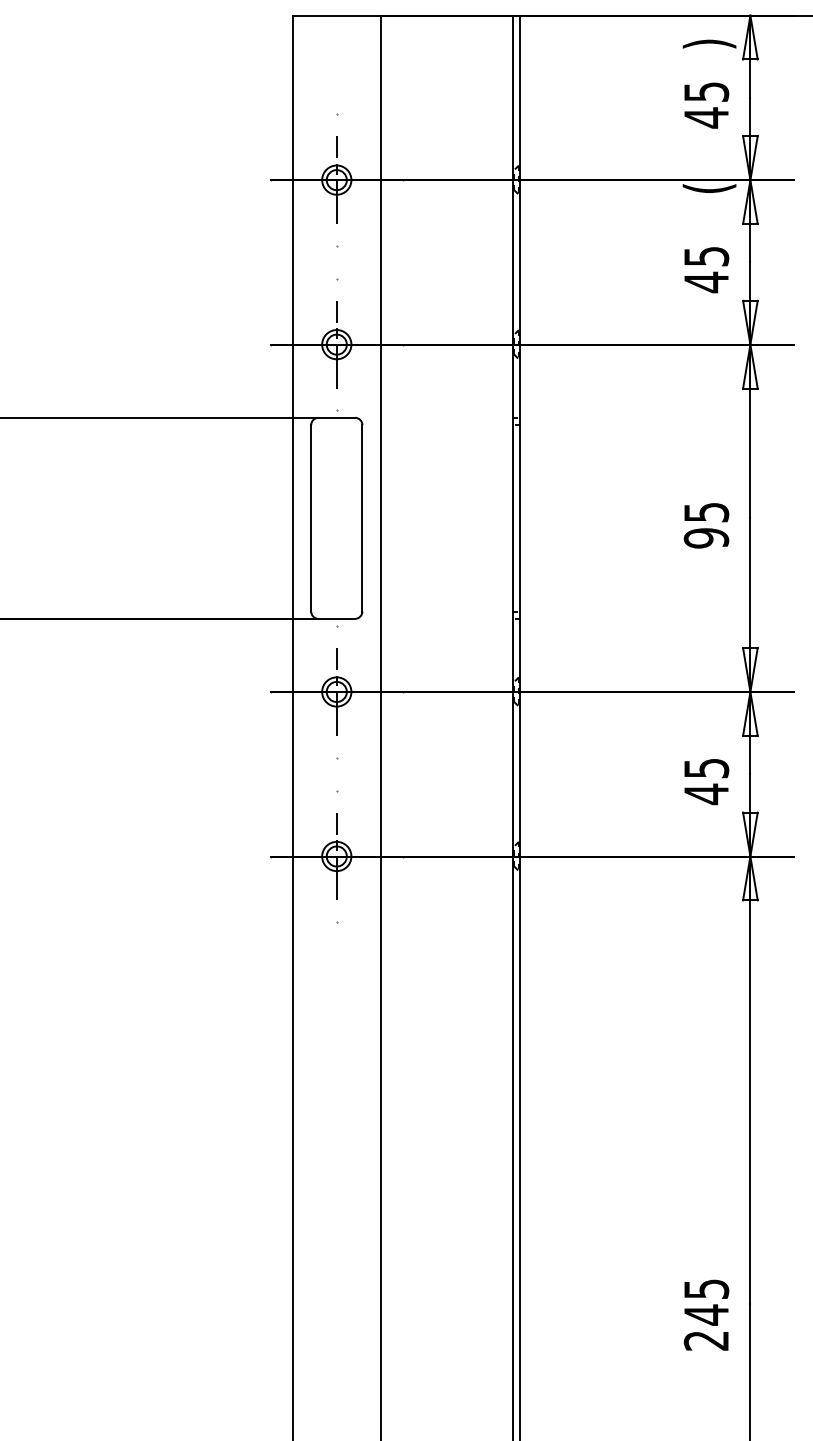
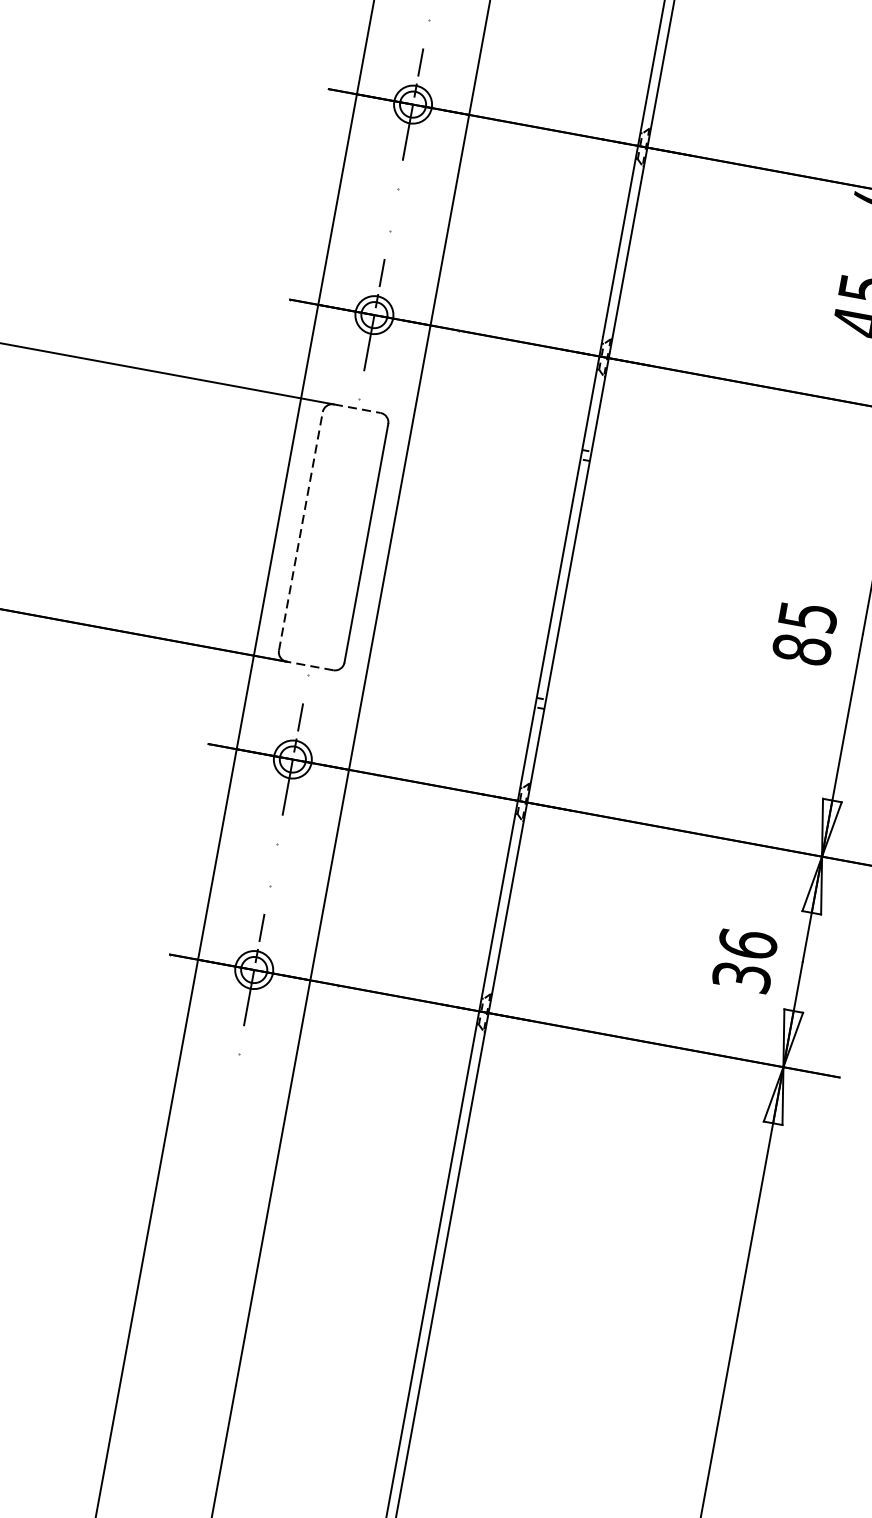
line: (337, 417) -> (358, 408), solid -> dashed
line: (311, 517) -> (301, 530), solid -> dashed
text: (706, 538) -> (801, 649), 95 -> 85
line: (336, 618) -> (309, 665), solid -> dashed
text: (706, 781) -> (744, 960), 45 -> 36

